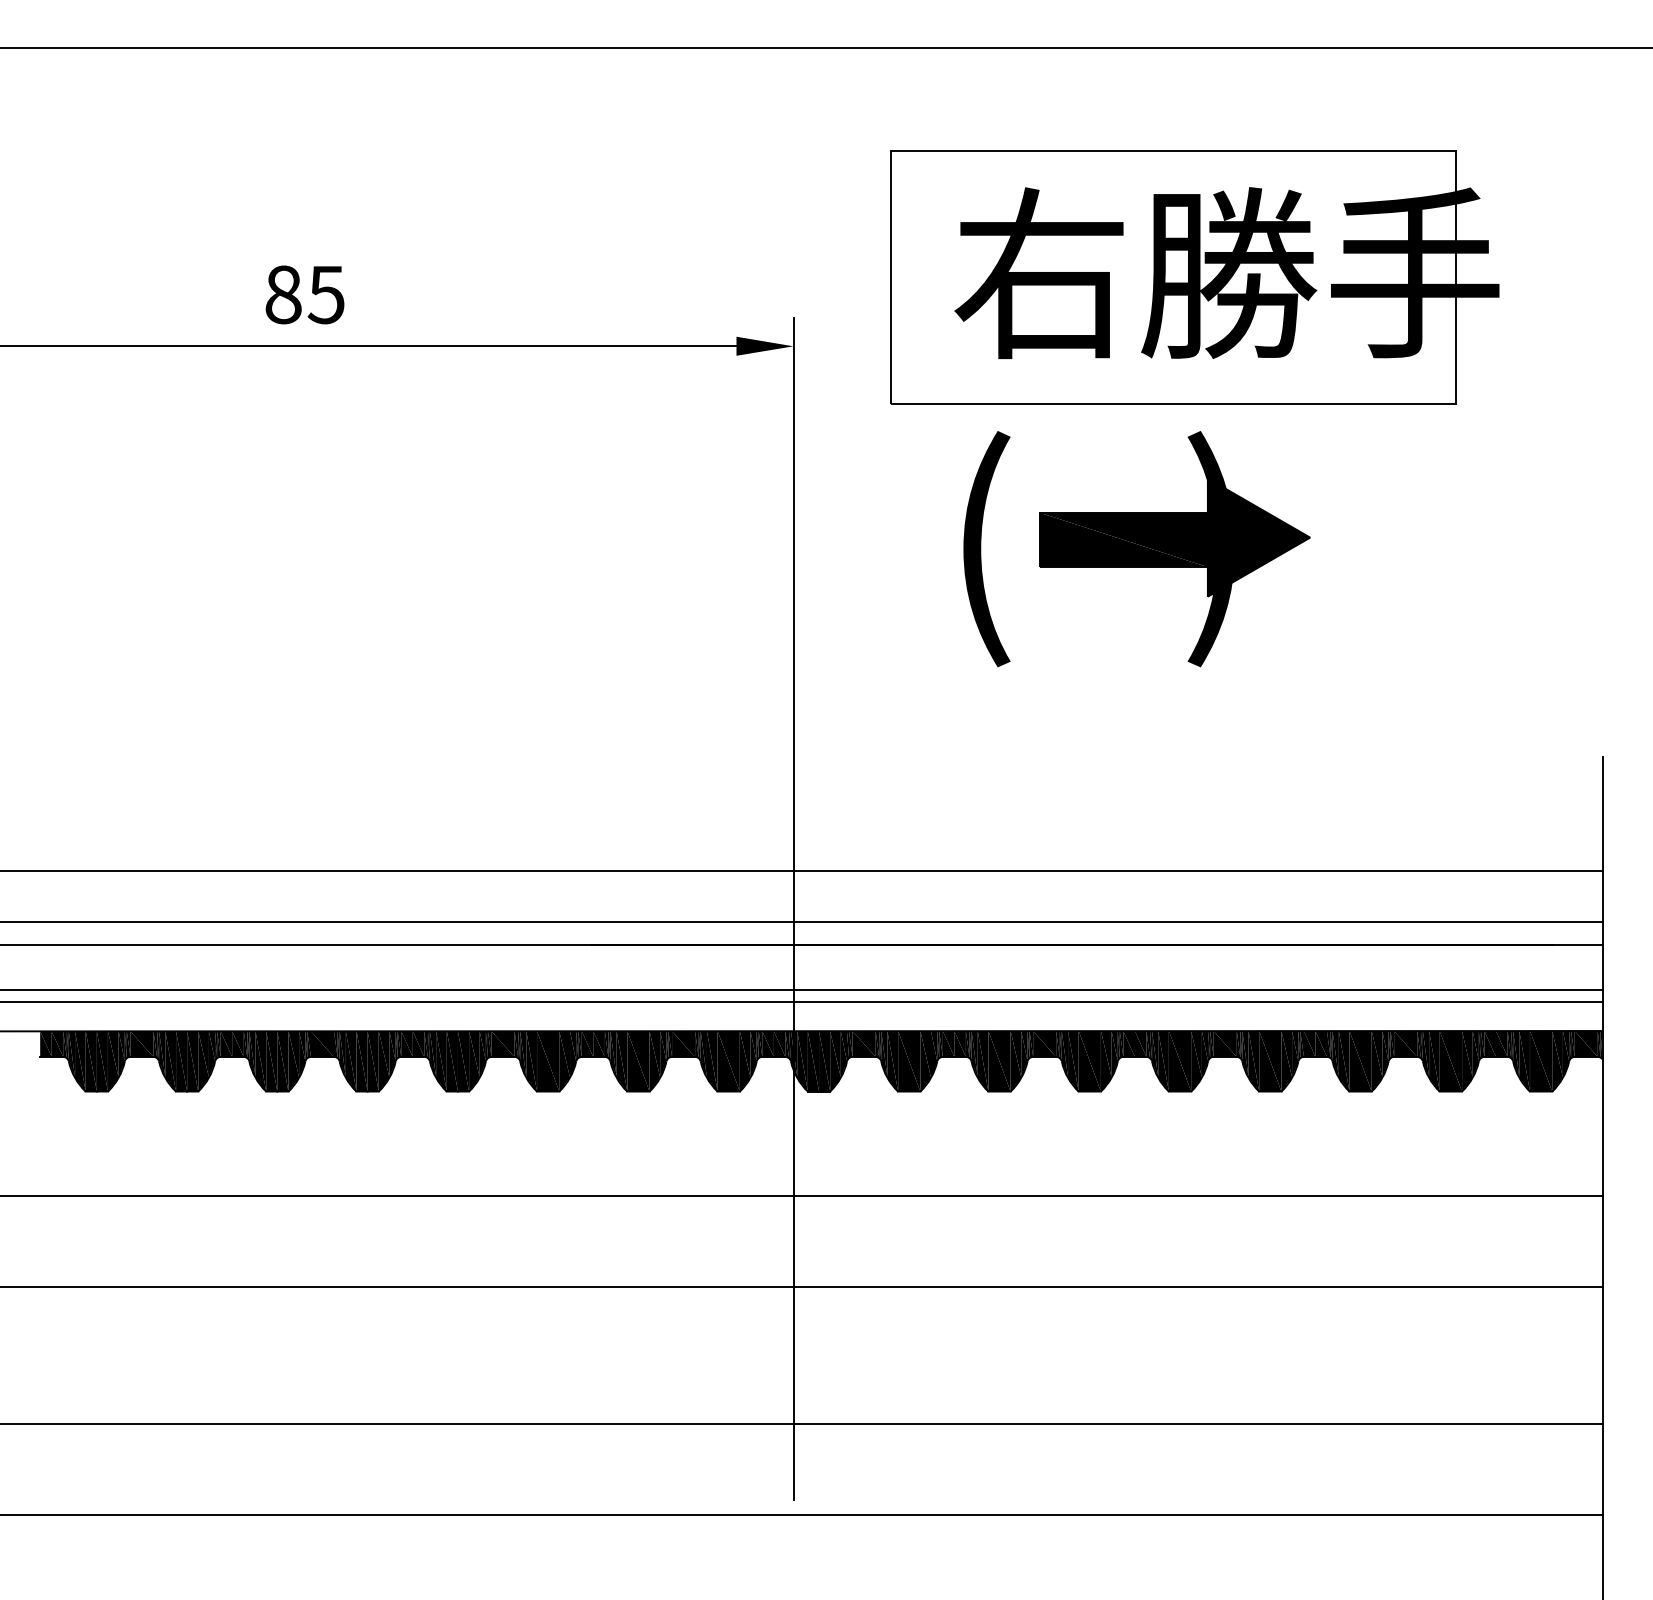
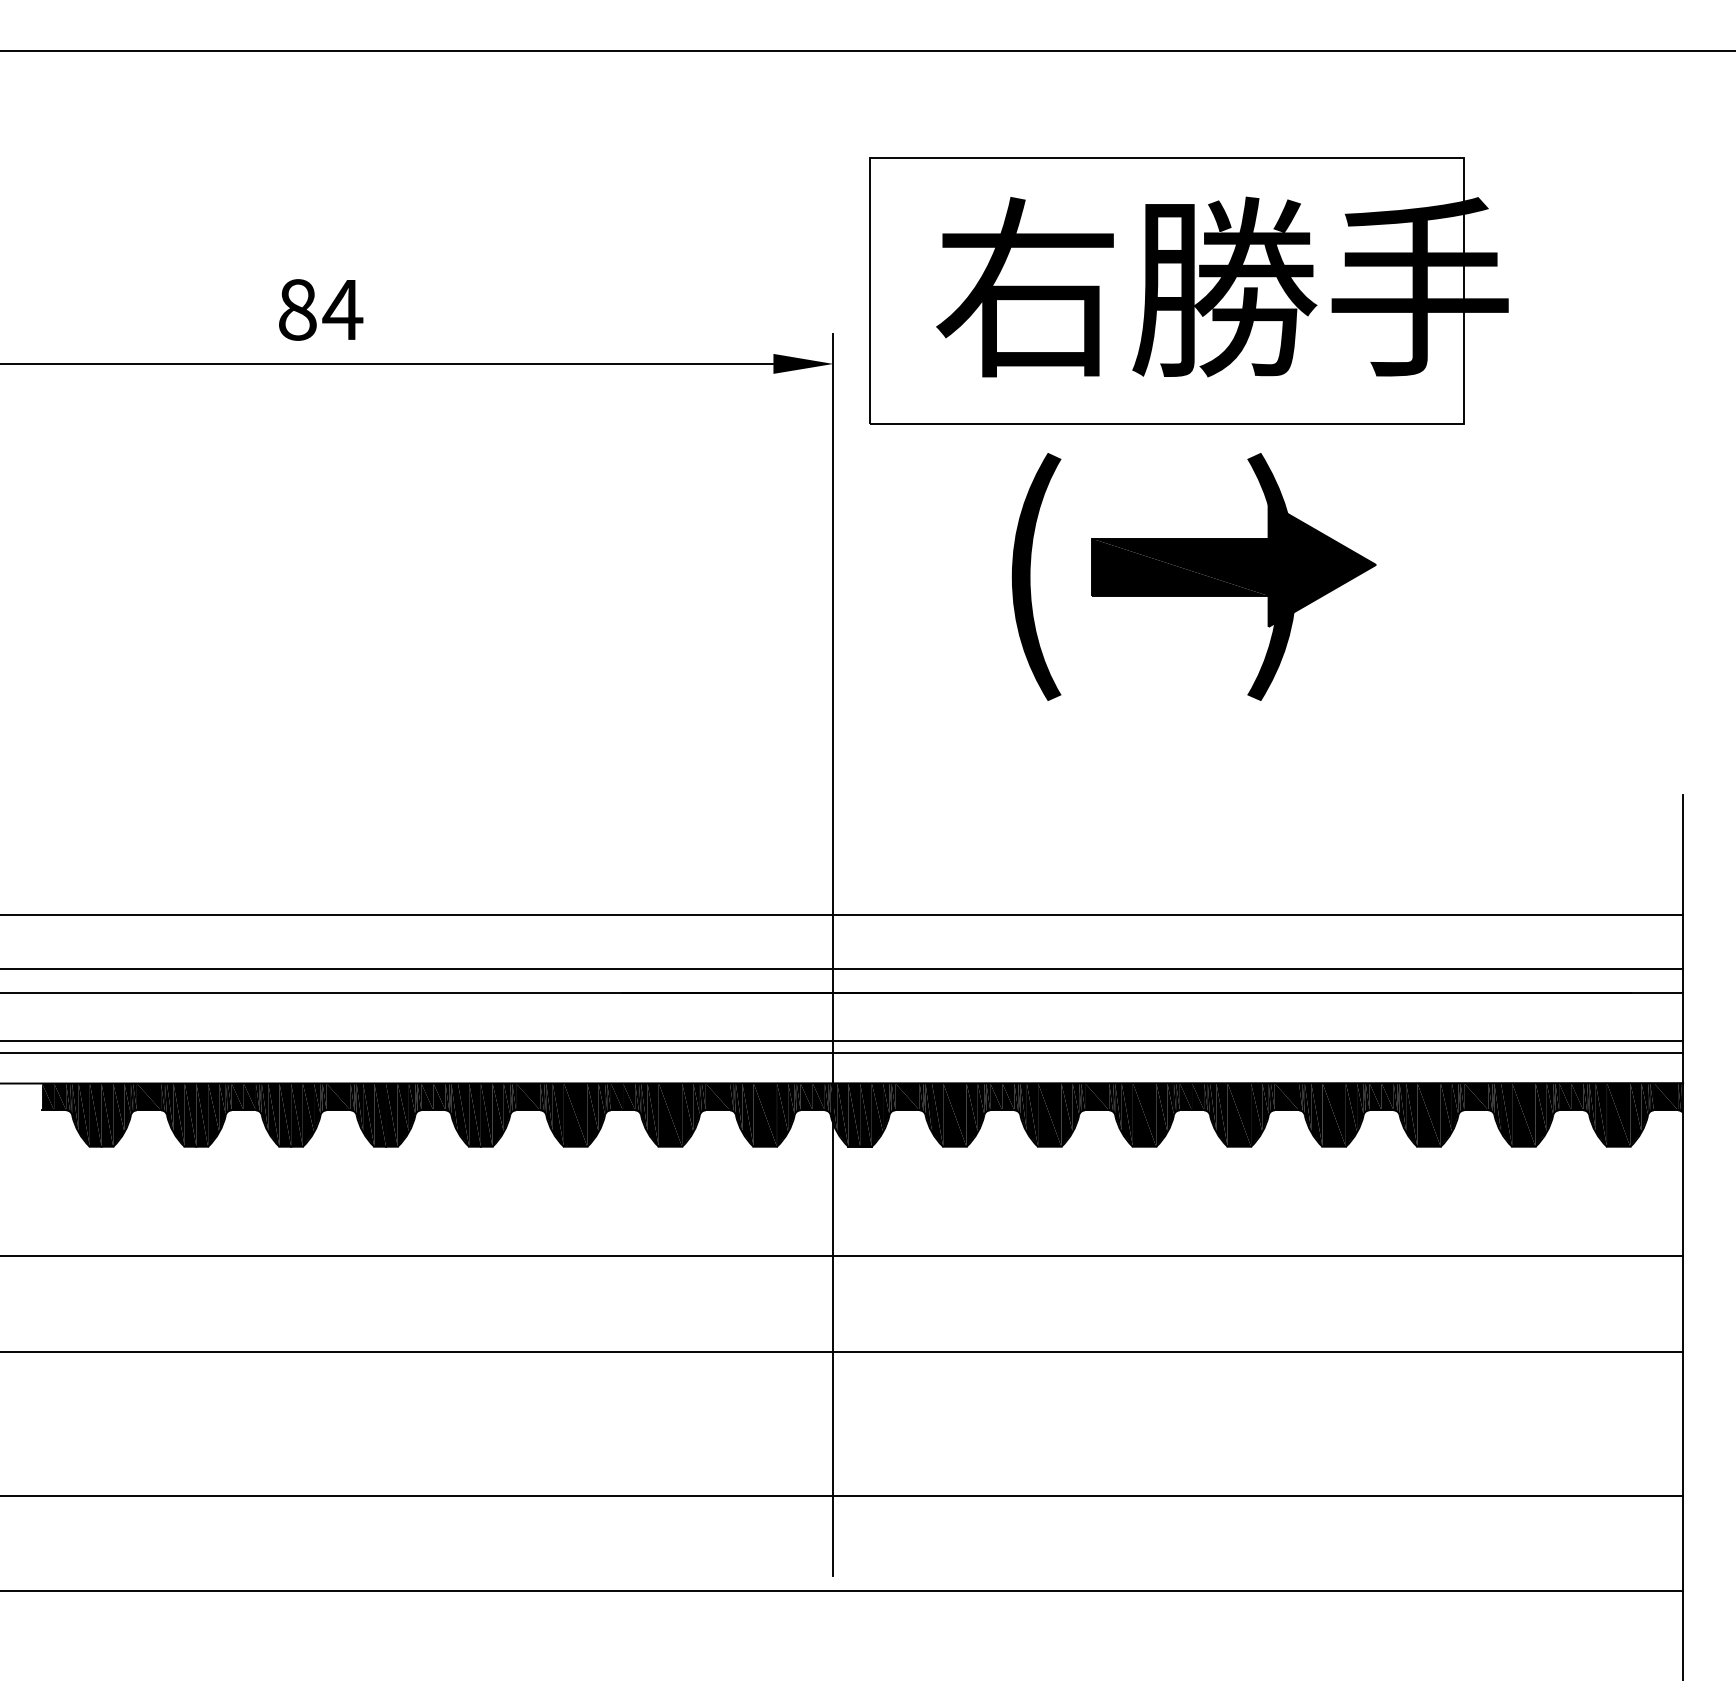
part: (1194, 277) -> (1188, 291), moved
text: (326, 295) -> (342, 310), 85 -> 84

